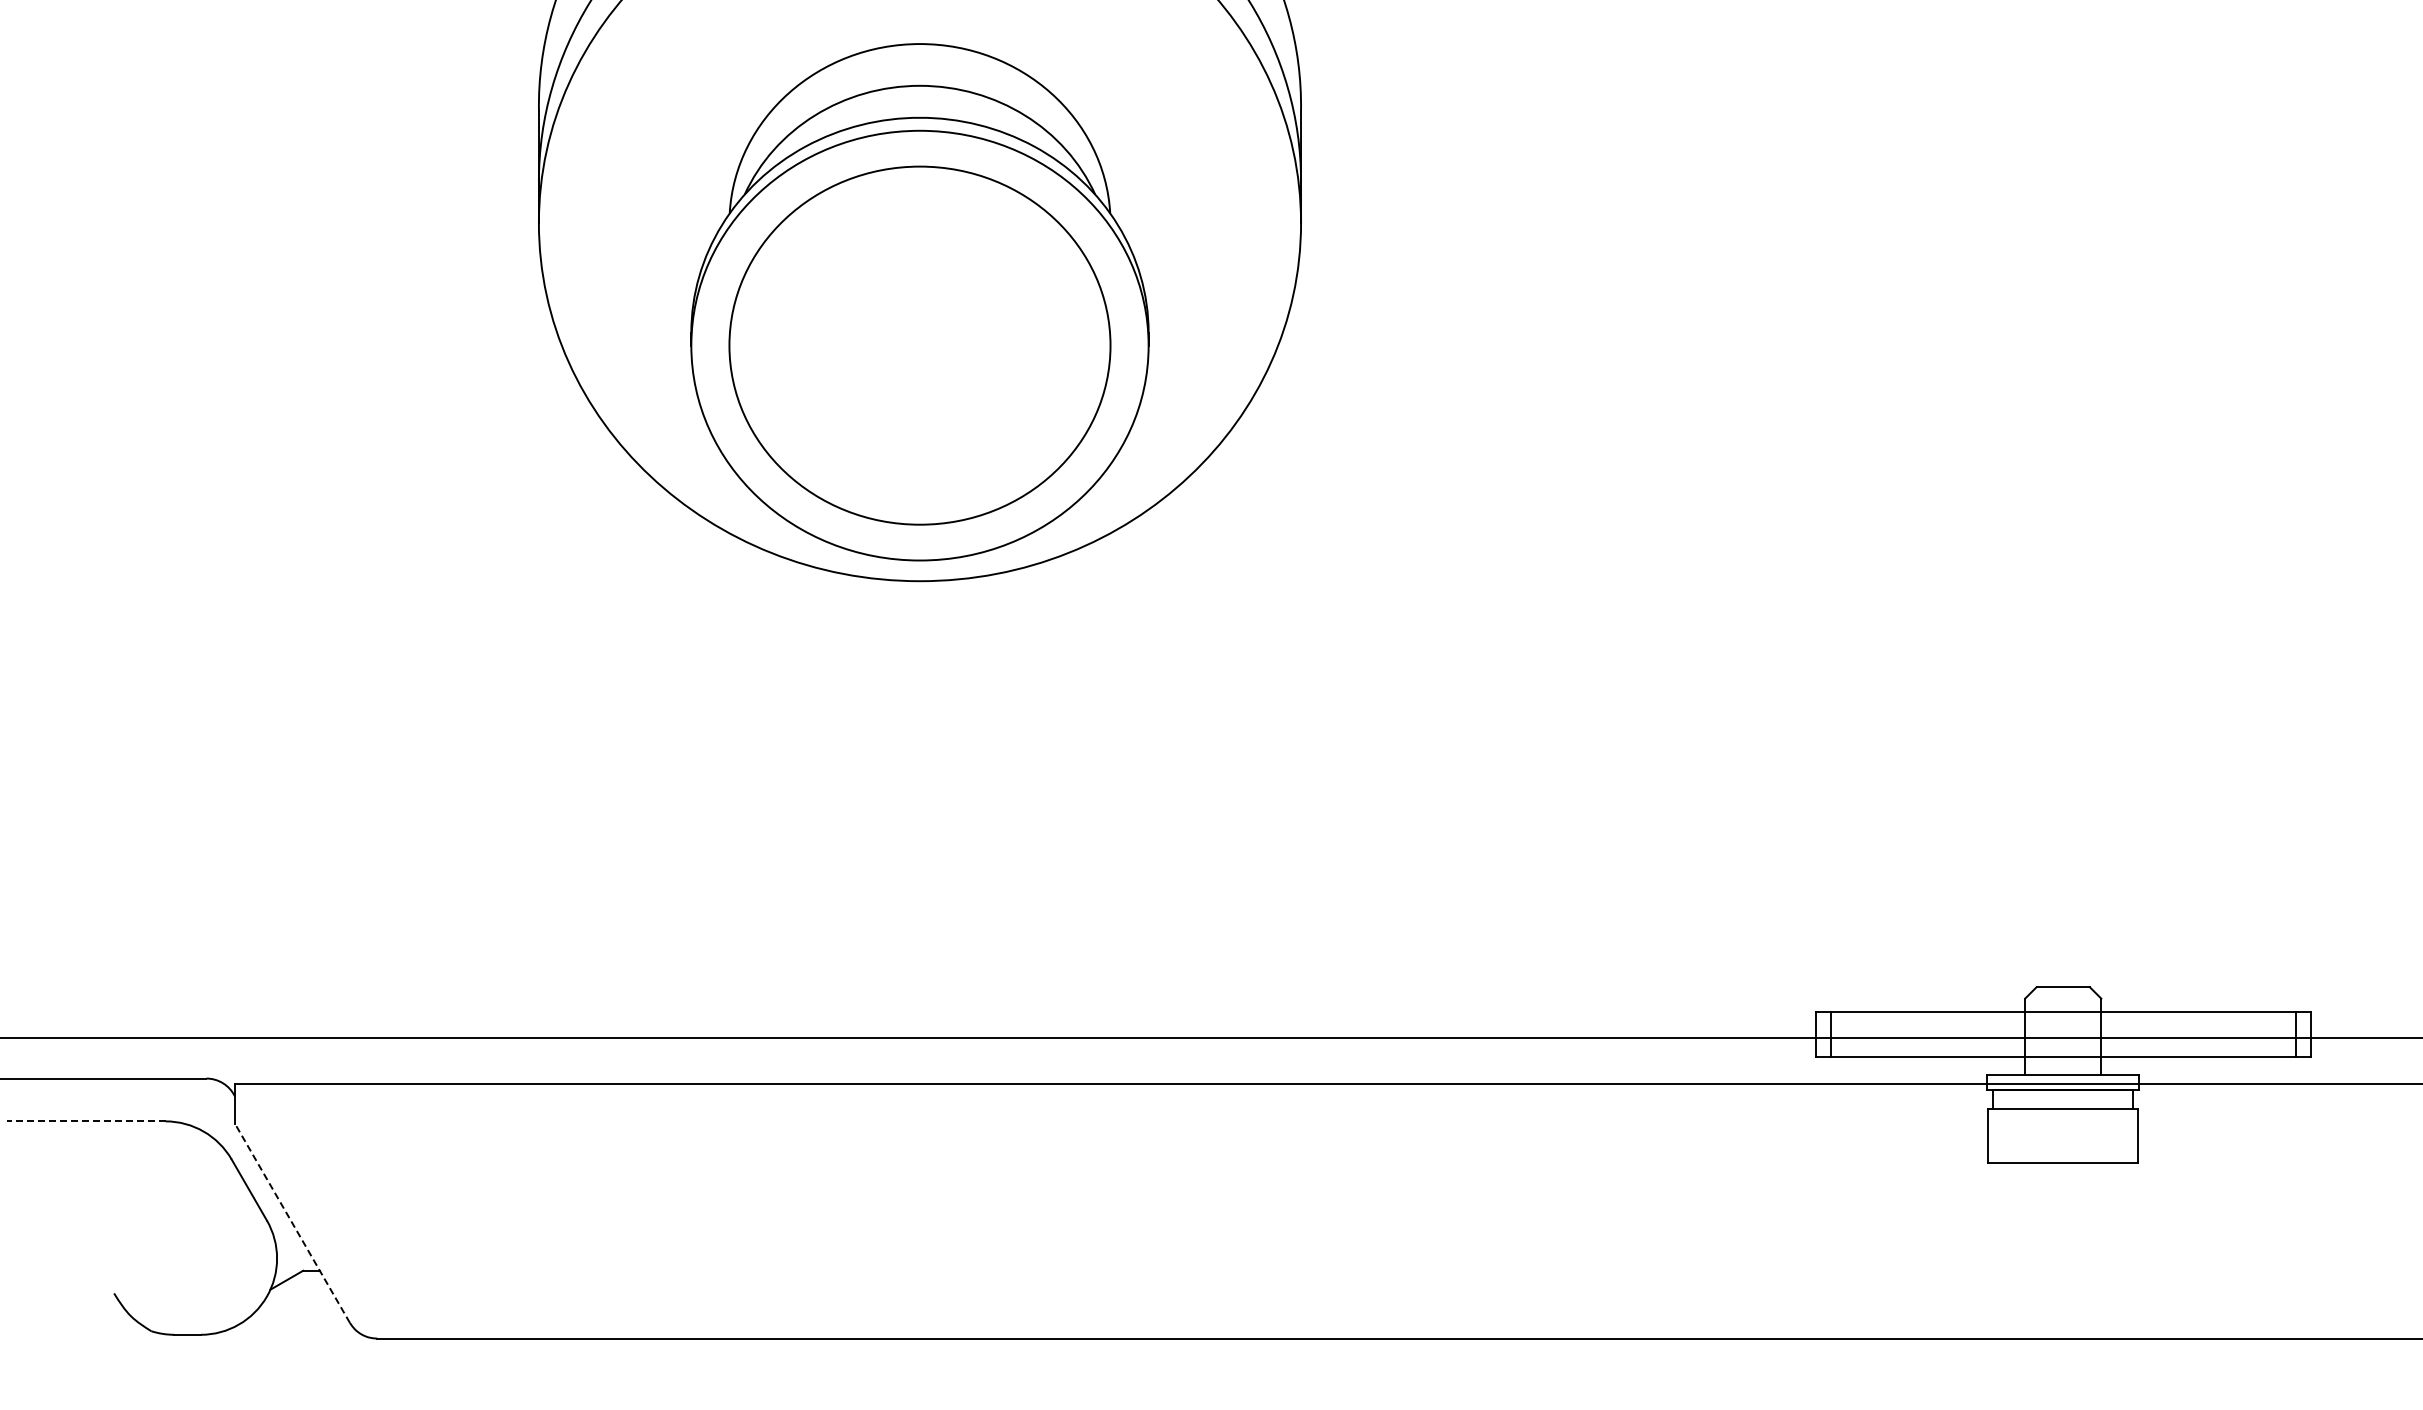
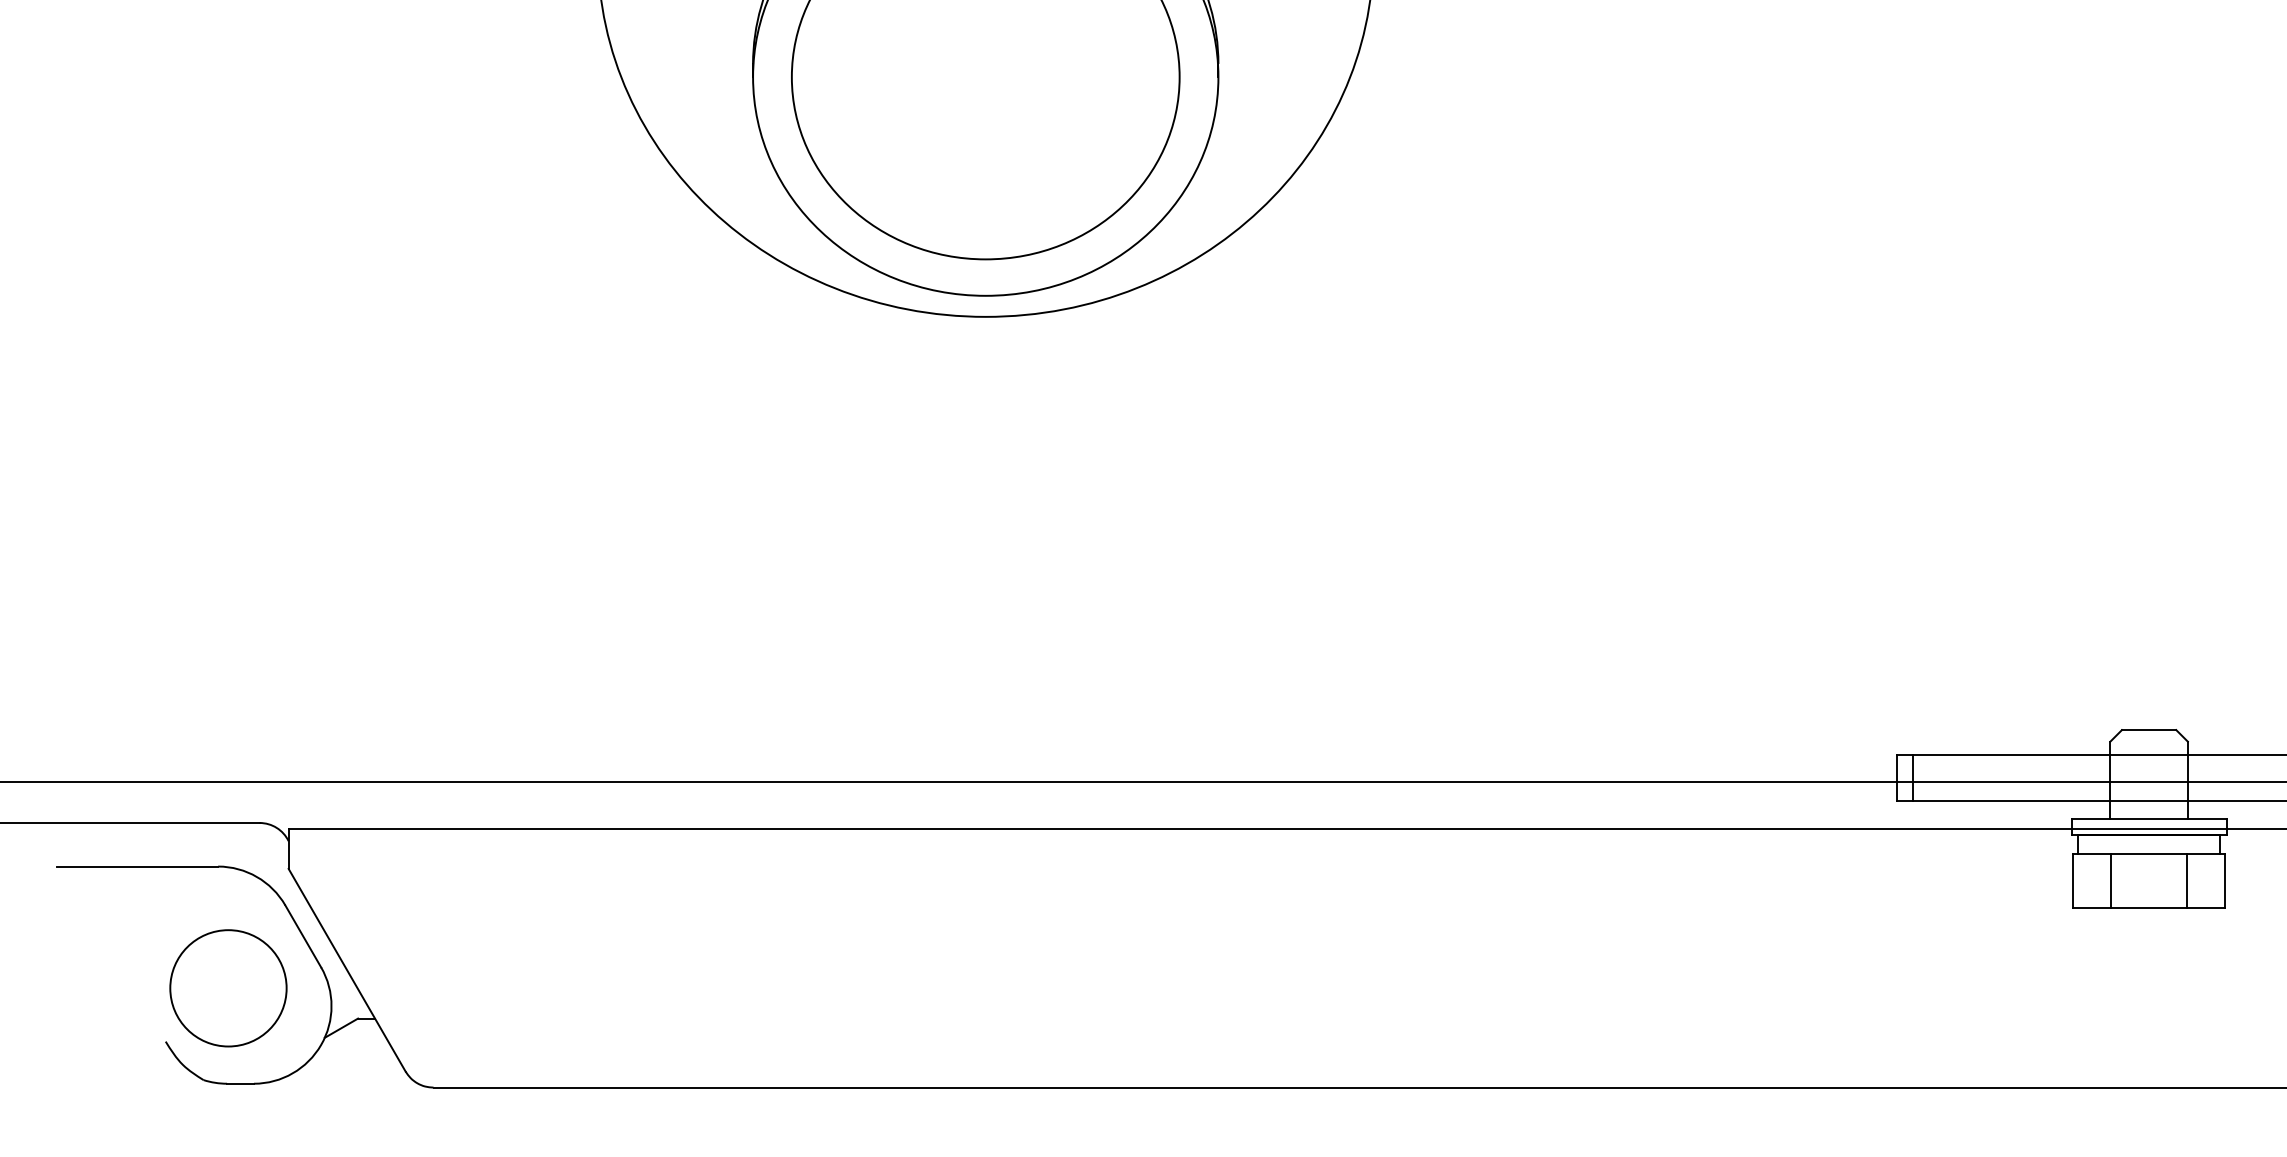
line: (85, 1121) -> (136, 866), dashed -> solid
line: (2025, 1135) -> (2110, 880), added
line: (2100, 1135) -> (2187, 880), added
line: (292, 1223) -> (347, 970), dashed -> solid
circle: (175, 1241) -> (228, 988), added

